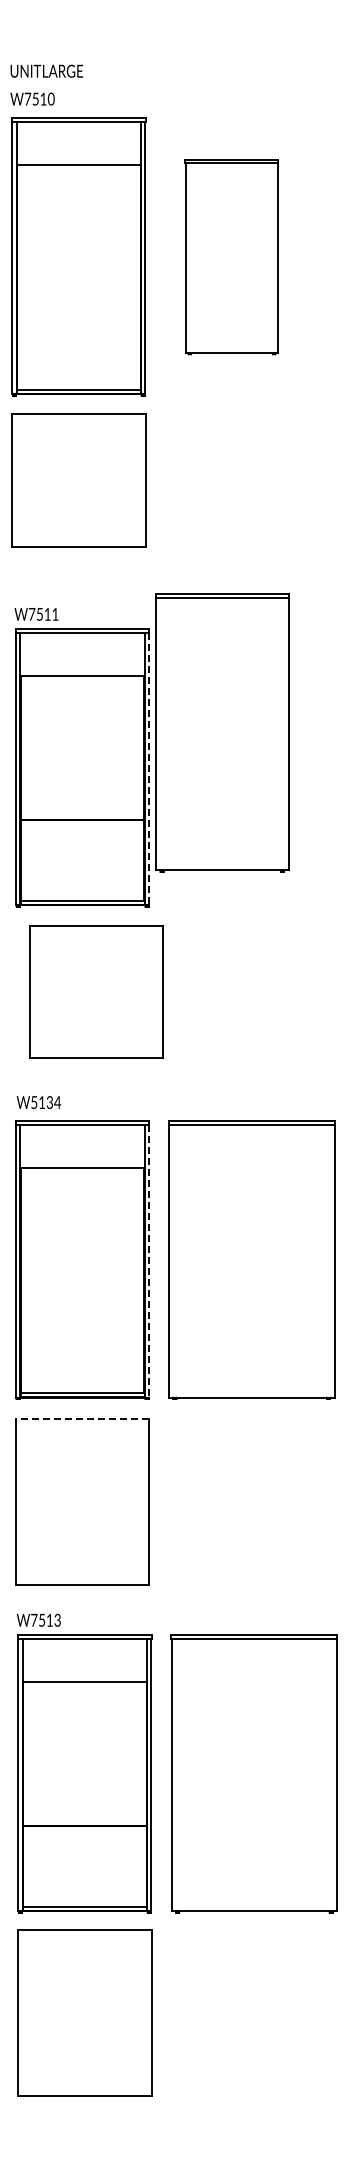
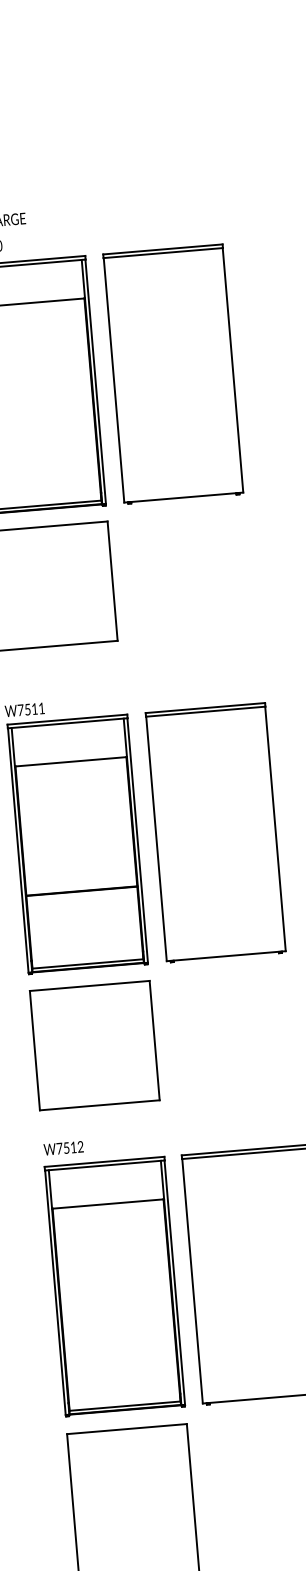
part: (231, 256) -> (172, 373), size x1.43
part: (222, 732) -> (216, 832), moved
line: (149, 769) -> (138, 840), dashed -> solid
part: (96, 991) -> (94, 1045), moved
text: (46, 1102) -> (70, 1147), W5134 -> W7512
line: (149, 1261) -> (175, 1282), dashed -> solid
line: (82, 1418) -> (126, 1428), dashed -> solid

